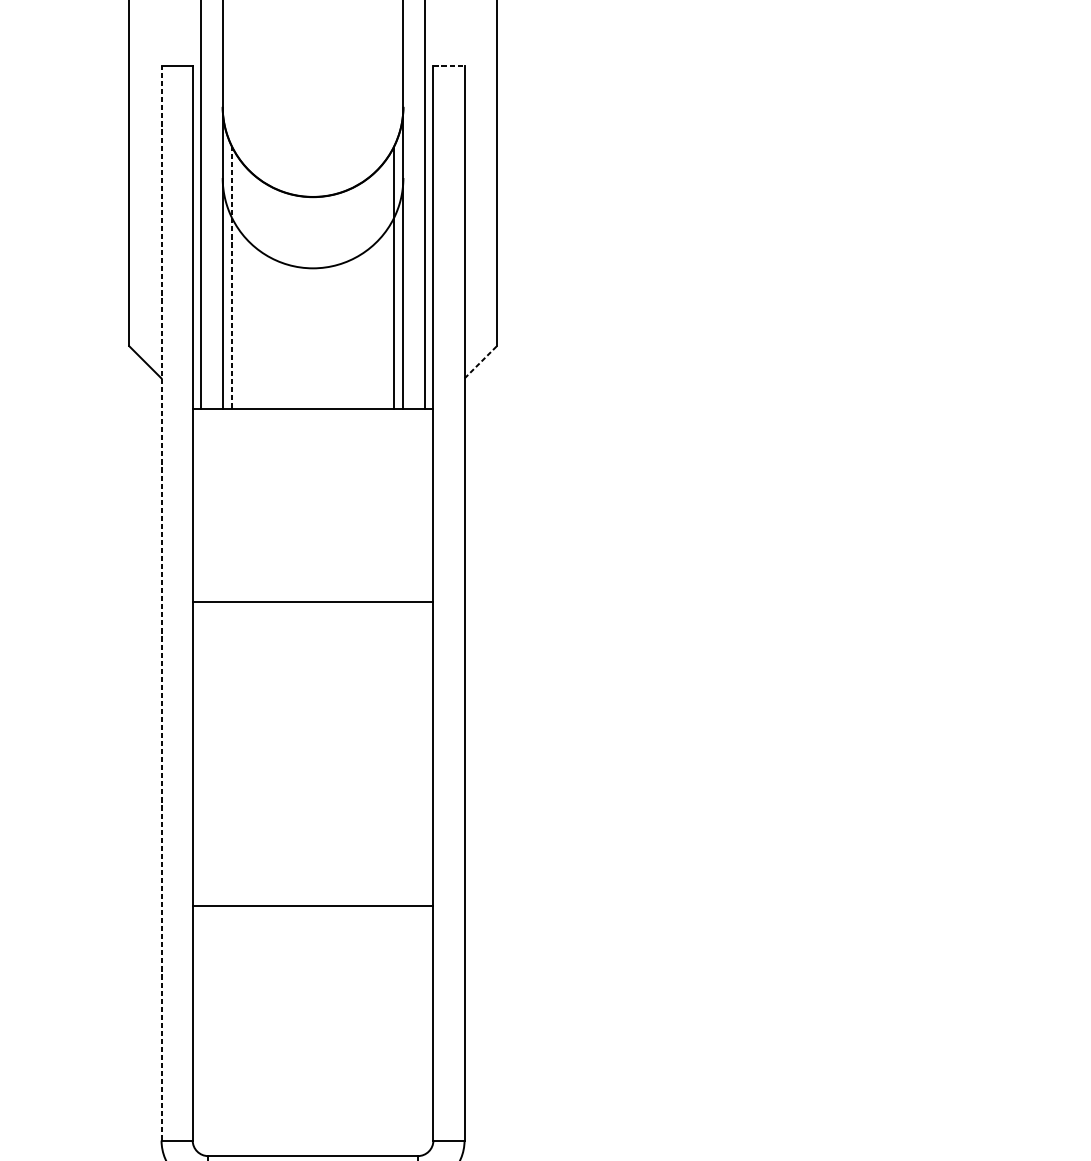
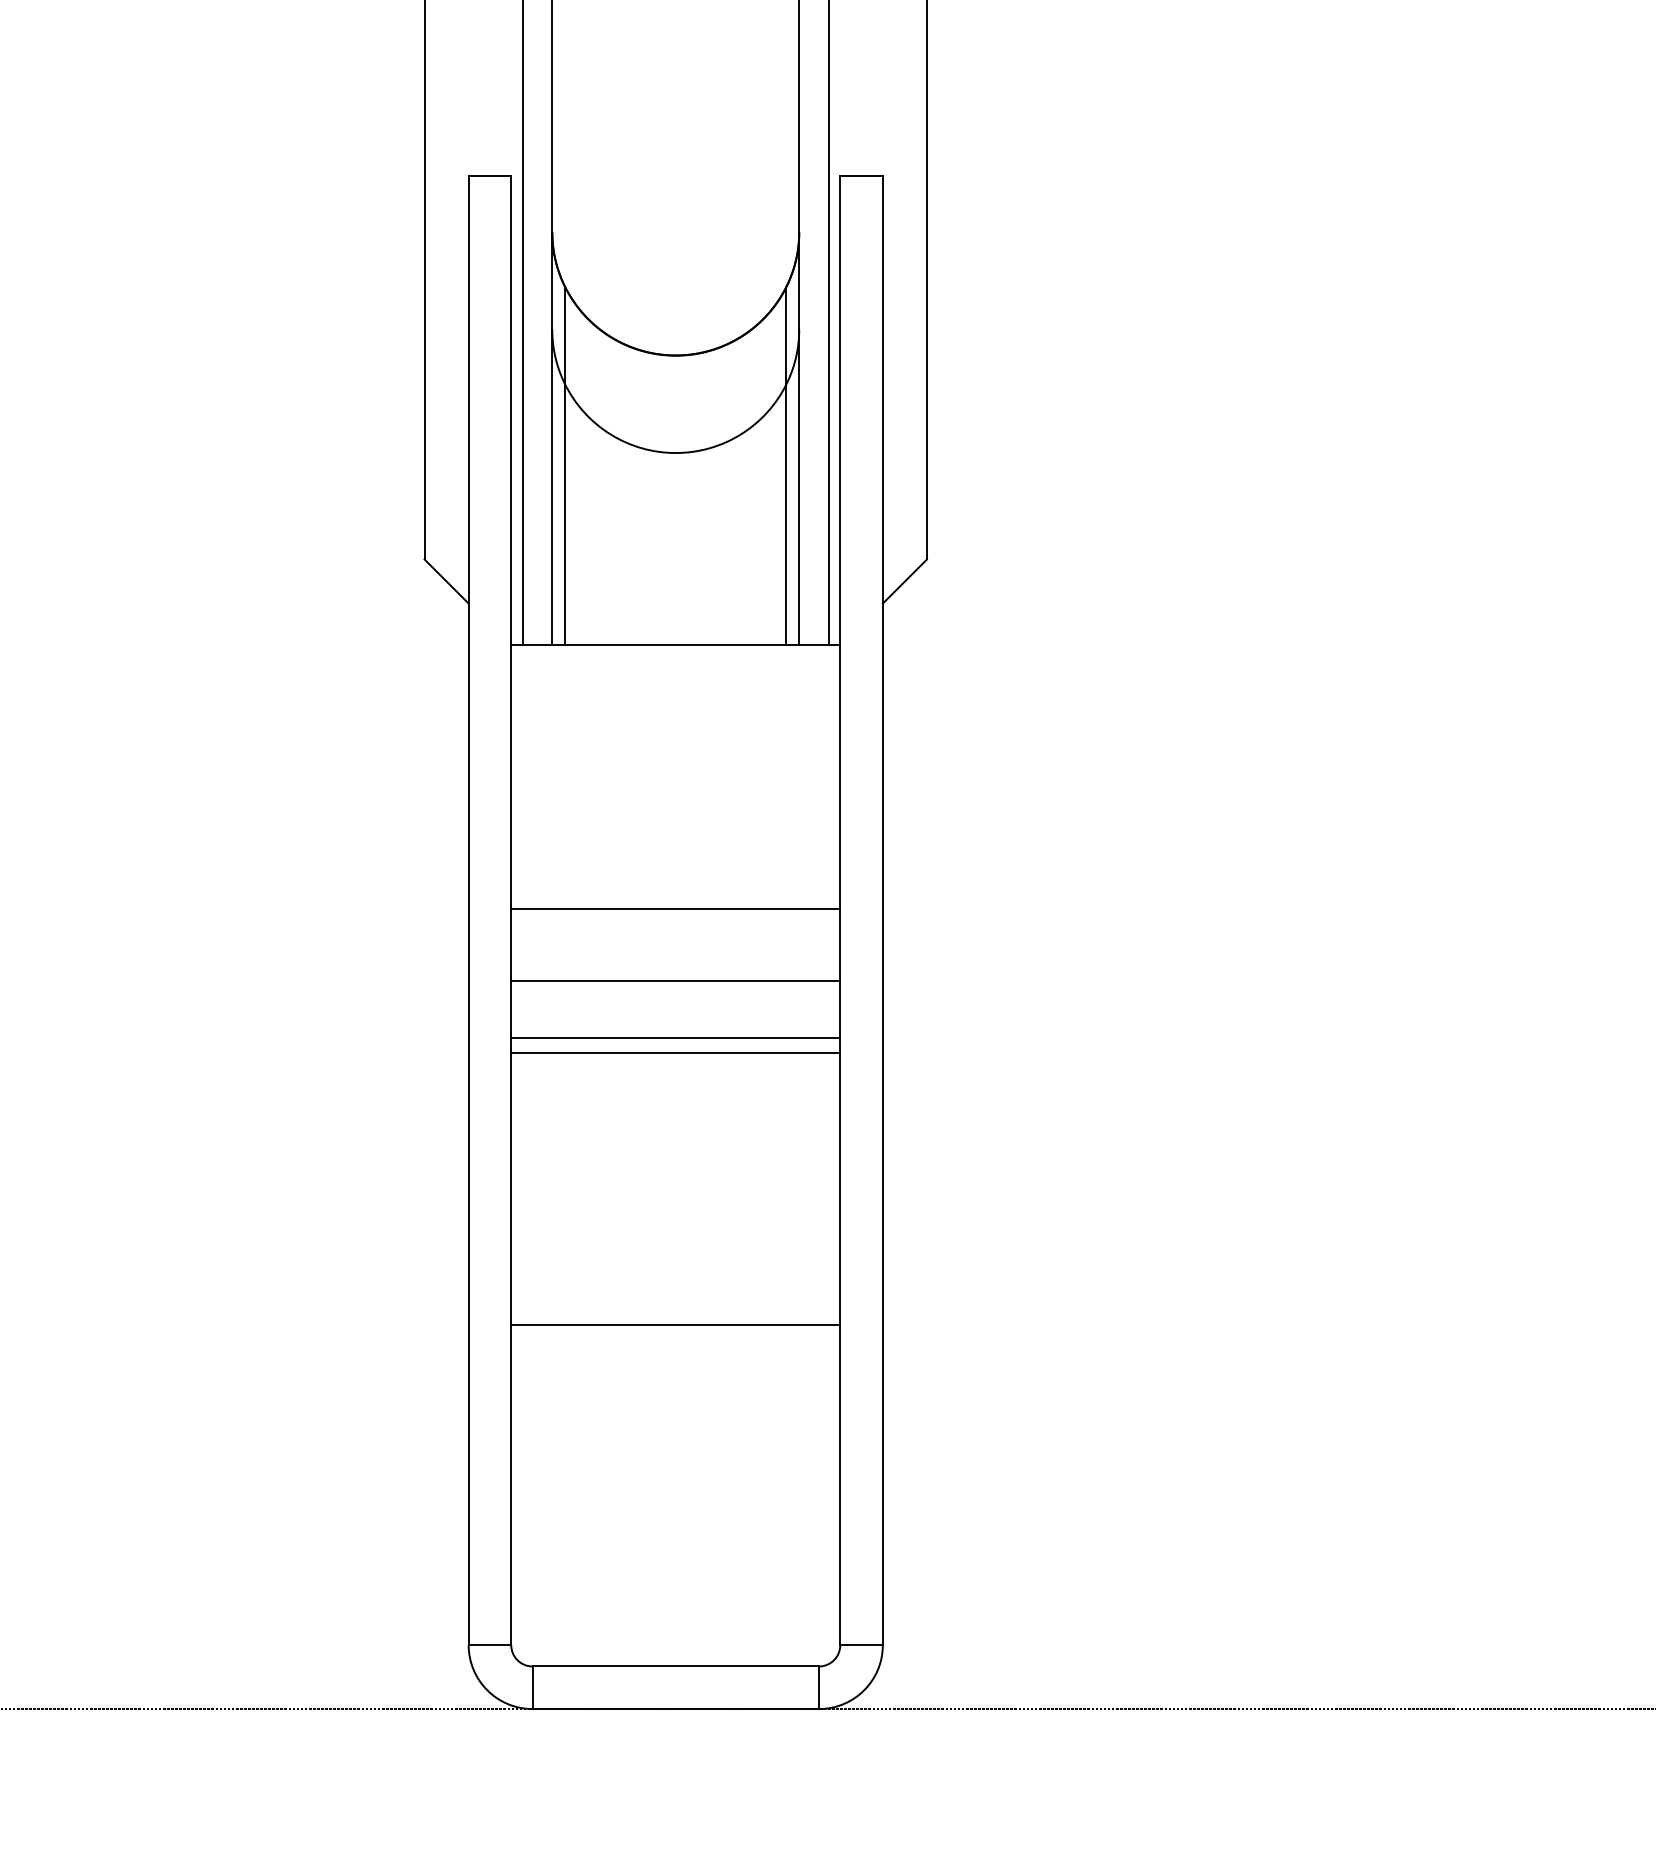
line: (449, 66) -> (862, 176), dashed -> solid
line: (232, 277) -> (565, 465), dashed -> solid
line: (481, 362) -> (905, 581), dashed -> solid
line: (161, 603) -> (468, 910), dashed -> solid
line: (312, 654) -> (675, 980), added
line: (312, 696) -> (675, 1038), added
line: (312, 707) -> (675, 1053), added

